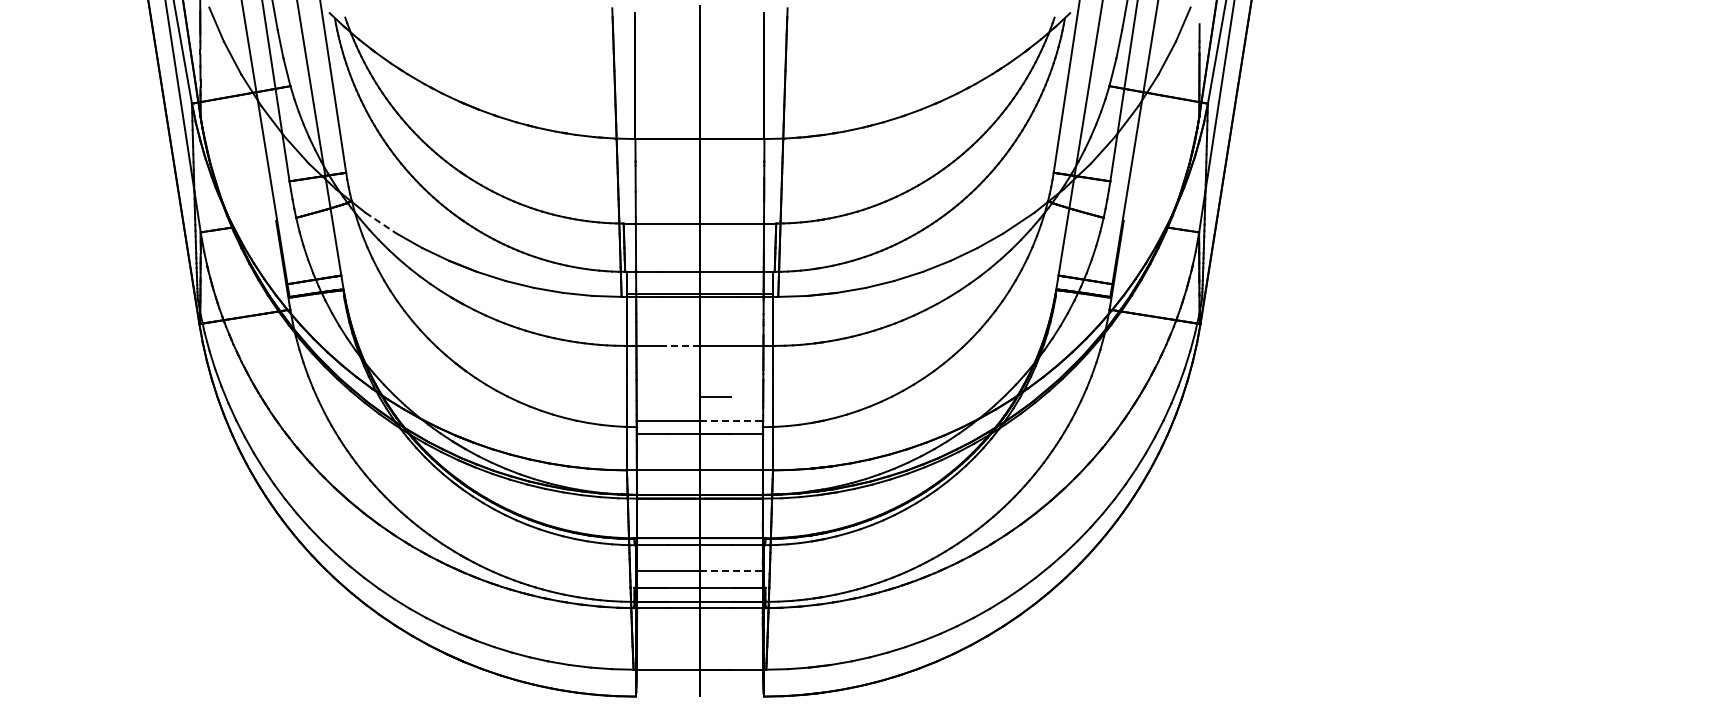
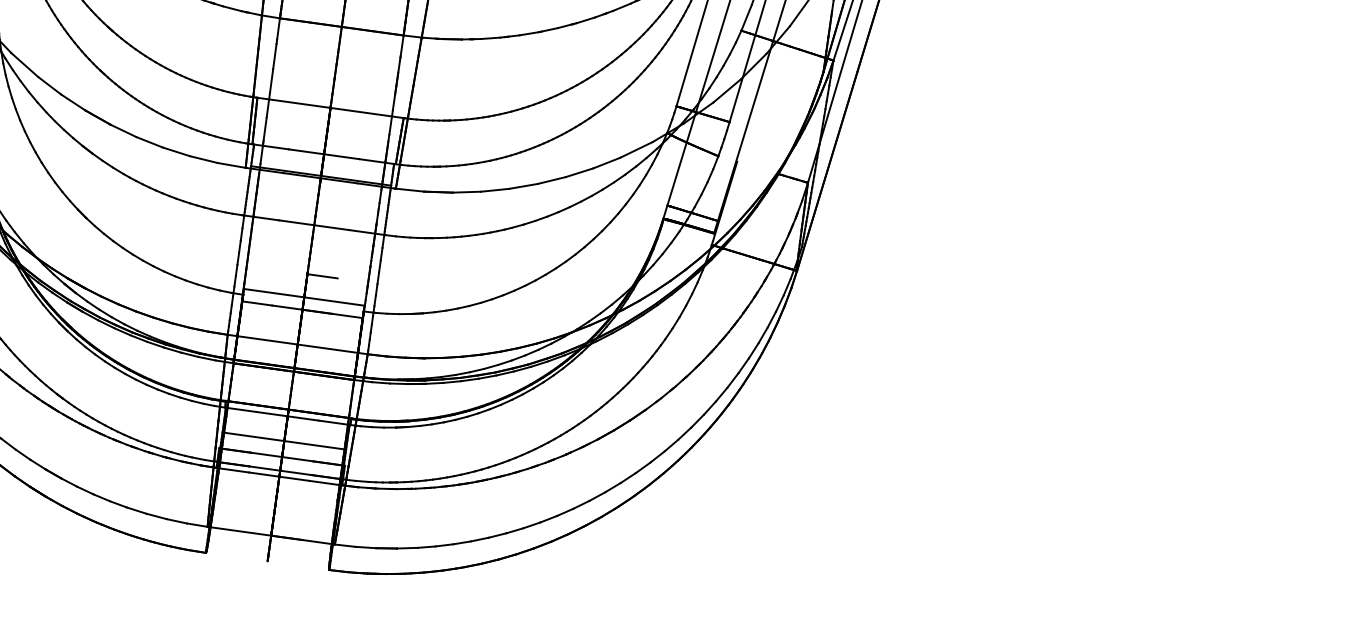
line: (380, 223) -> (24, 65), dashed -> solid
line: (681, 345) -> (296, 222), dashed -> solid
line: (731, 421) -> (334, 301), dashed -> solid
line: (732, 571) -> (315, 445), dashed -> solid

